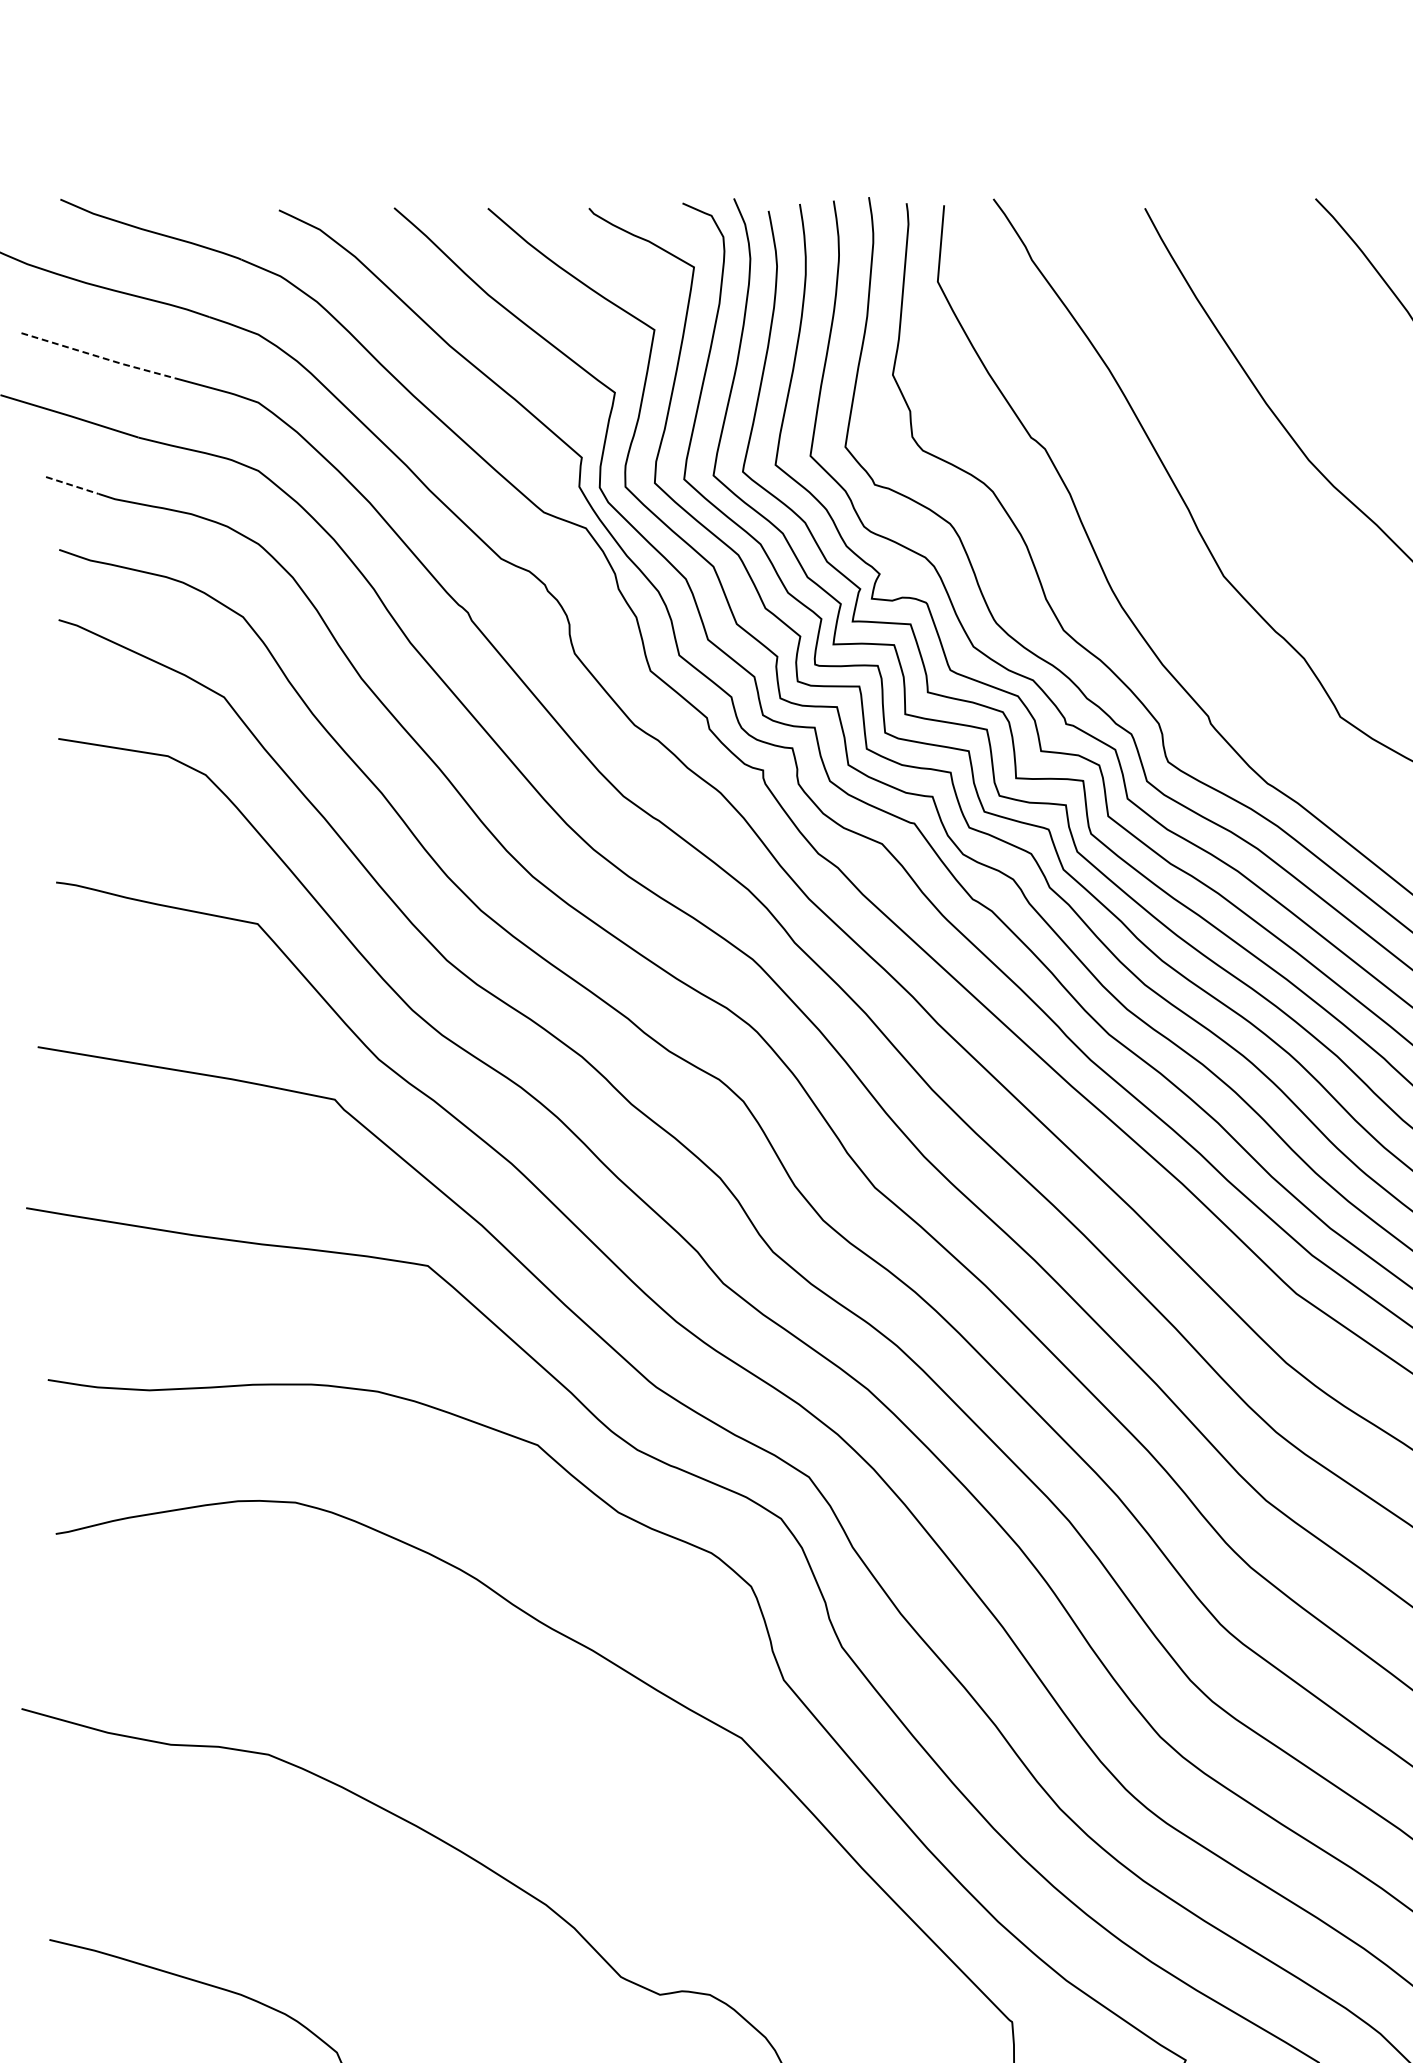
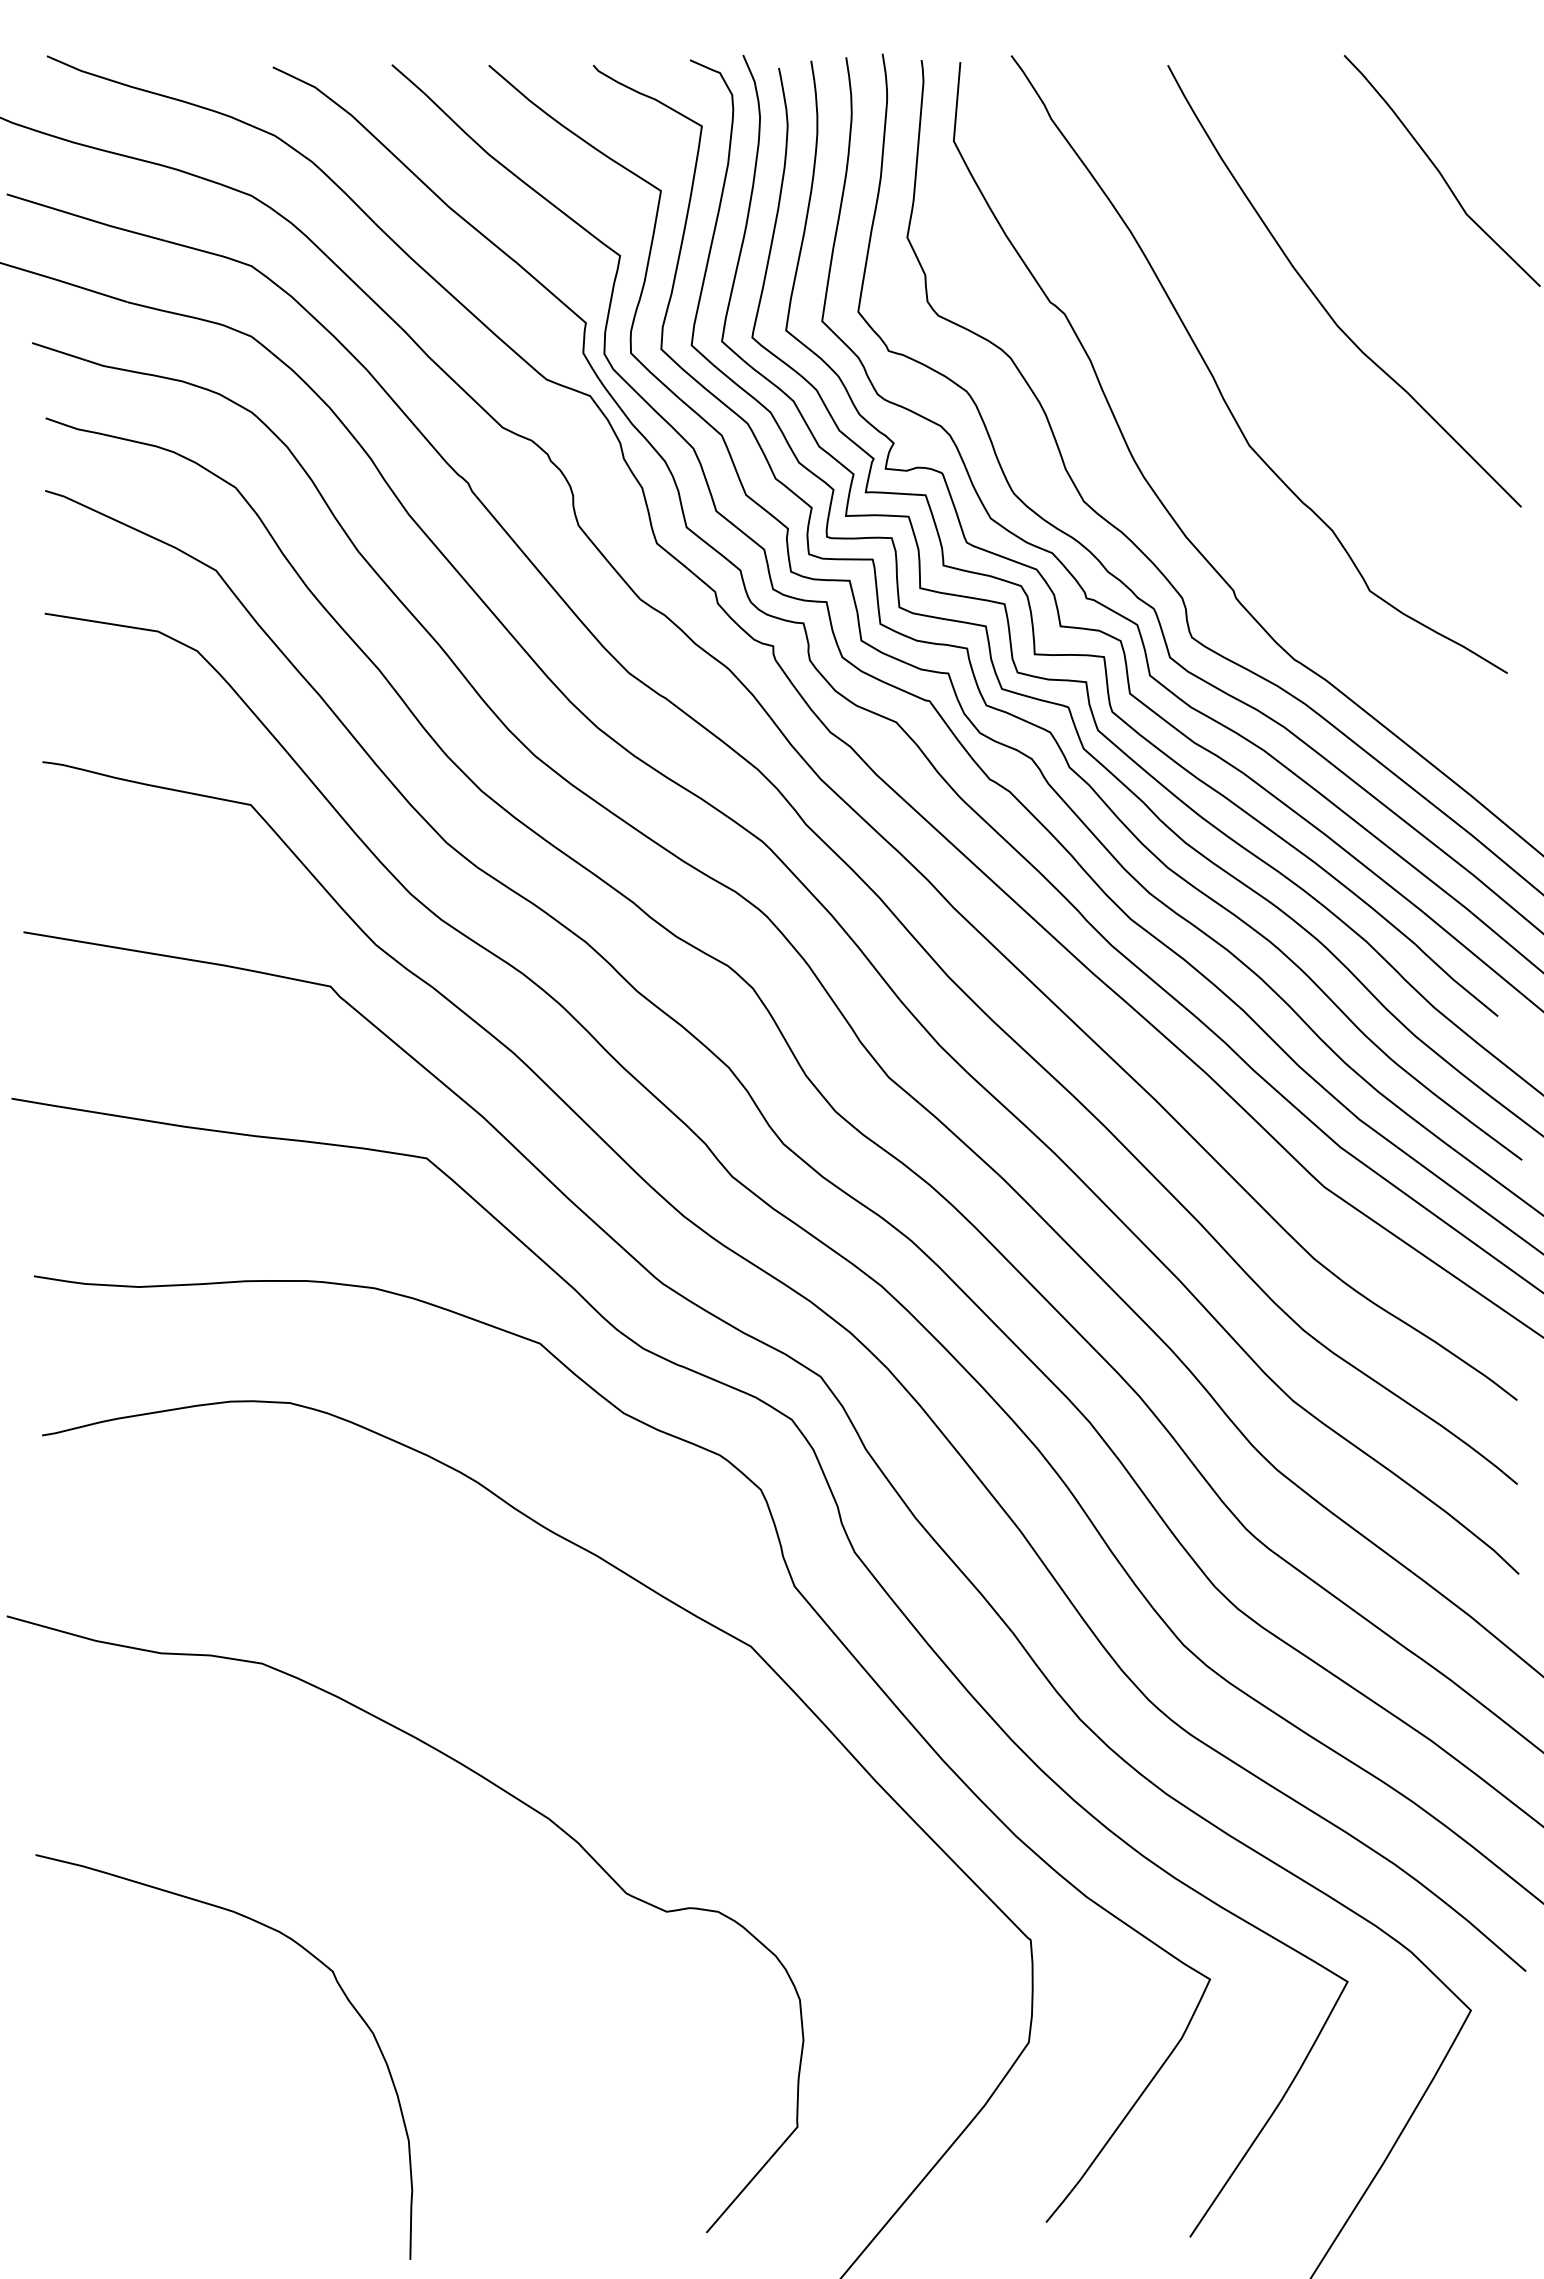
line: (98, 356) -> (86, 218), dashed -> solid
line: (72, 485) -> (59, 351), dashed -> solid

